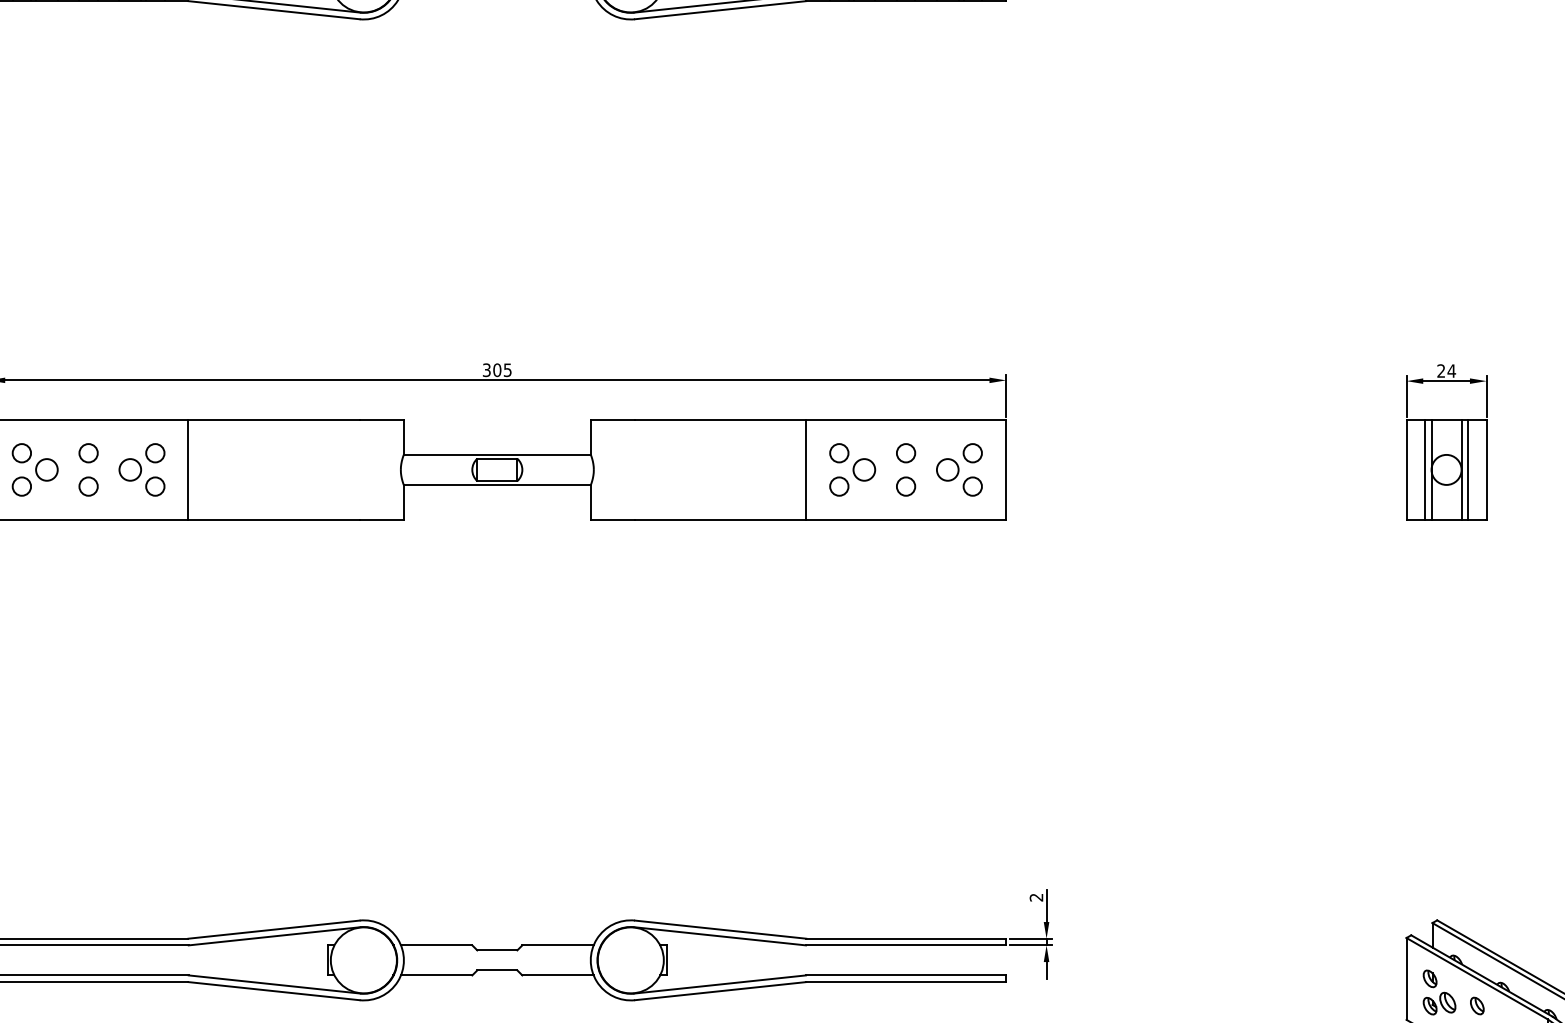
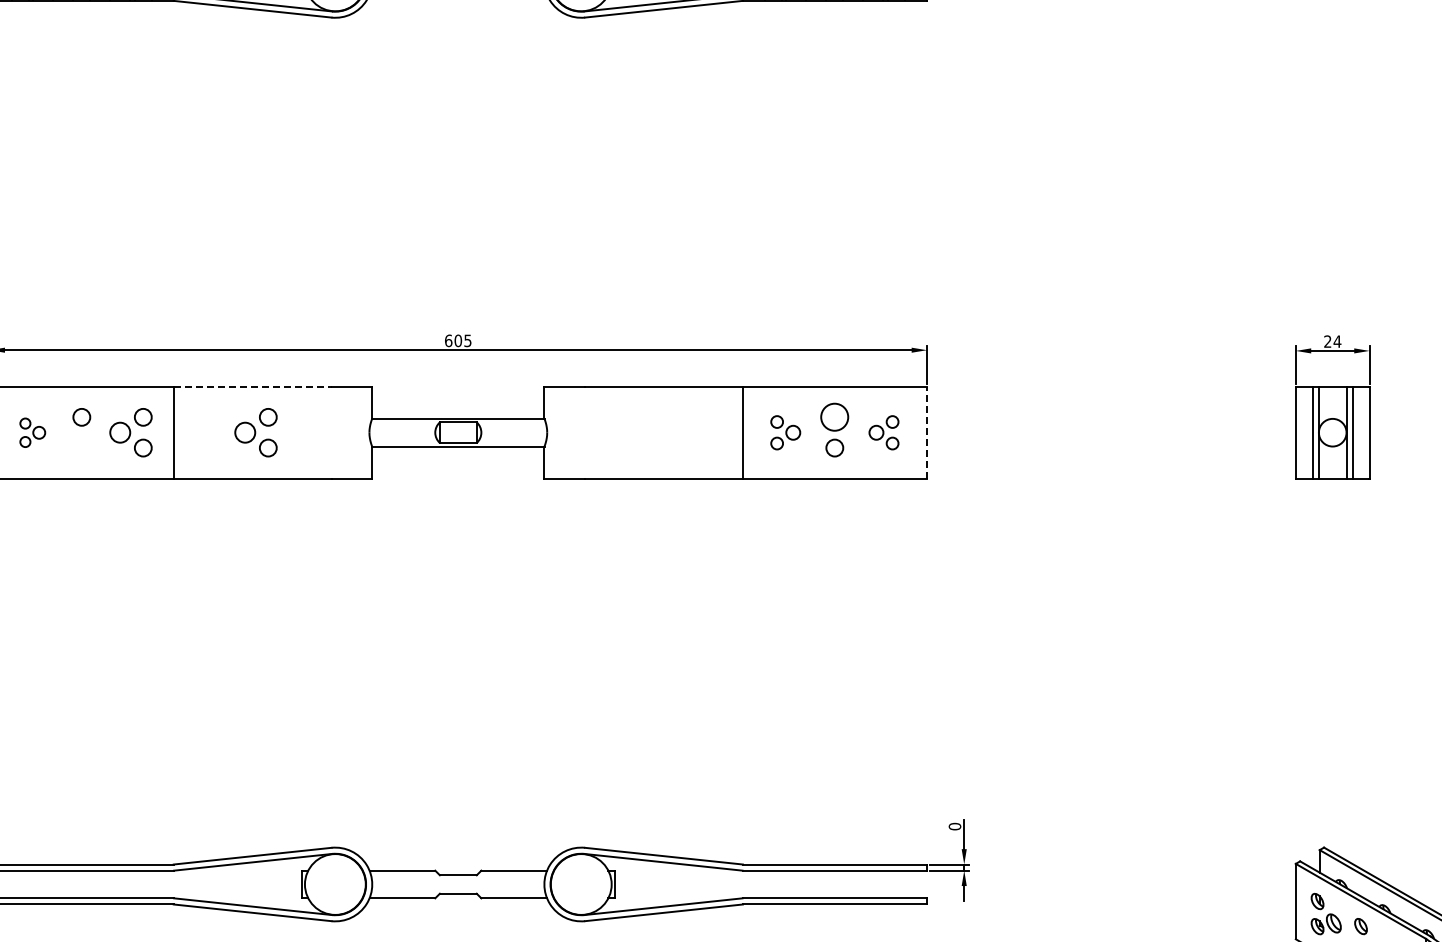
text: (486, 369) -> (448, 340), 305 -> 605
line: (273, 419) -> (252, 386), solid -> dashed
circle: (905, 453) -> (834, 417), size x1.6
part: (35, 469) -> (32, 432), size x0.6
part: (277, 469) -> (255, 432), added
part: (852, 469) -> (785, 432), size x0.7
part: (958, 469) -> (883, 432), size x0.7
line: (1006, 469) -> (927, 432), solid -> dashed
circle: (88, 485) -> (81, 447), removed
text: (1035, 897) -> (954, 826), 2 -> 0

